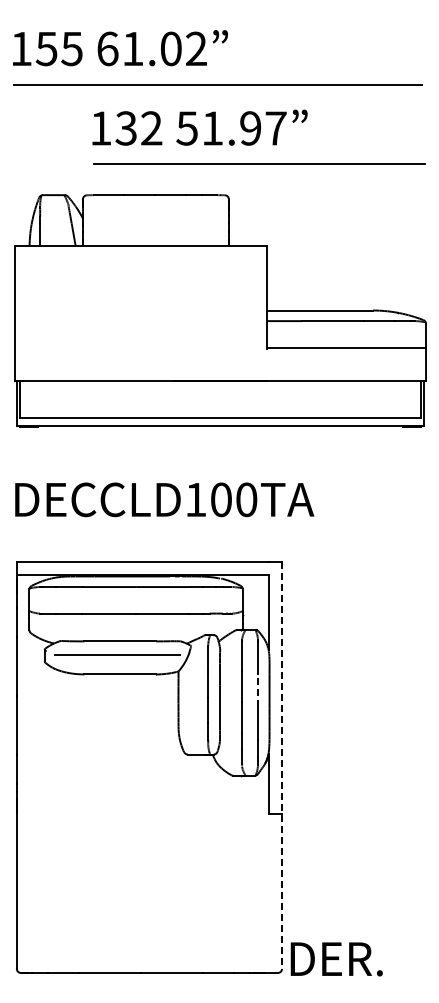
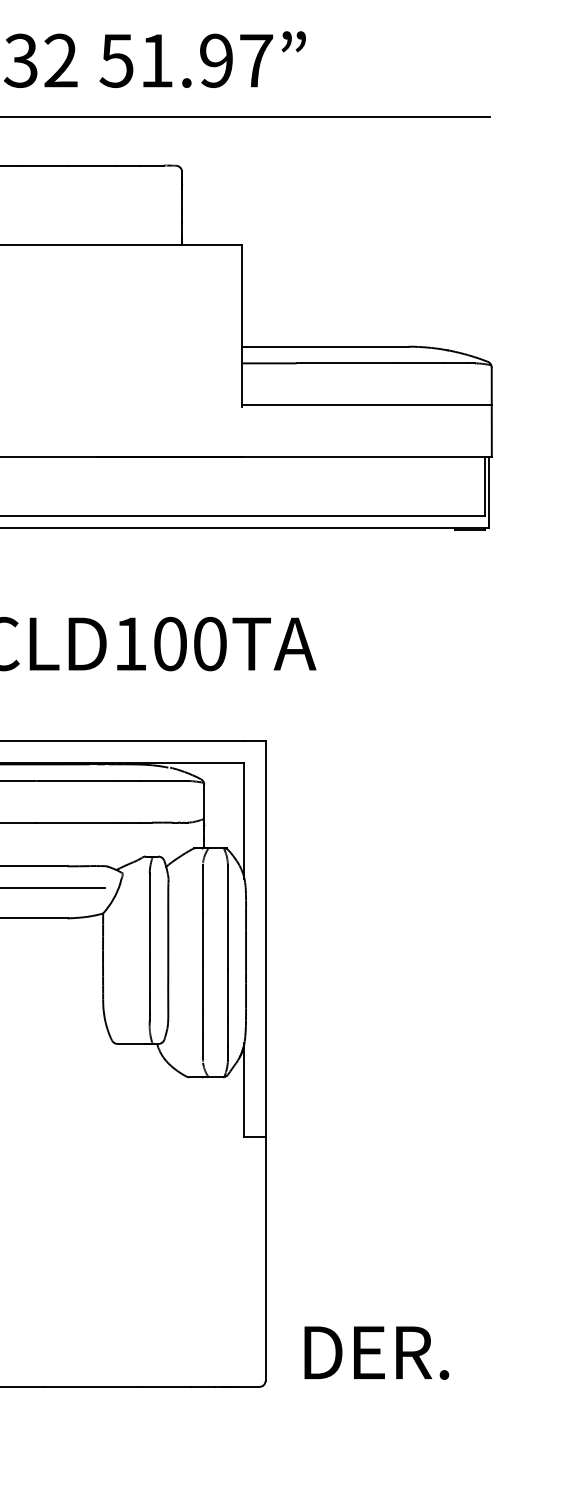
line: (257, 690) -> (227, 943), dashed -> solid
line: (282, 765) -> (266, 1061), dashed -> solid
text: (336, 959) -> (376, 1353), moved

